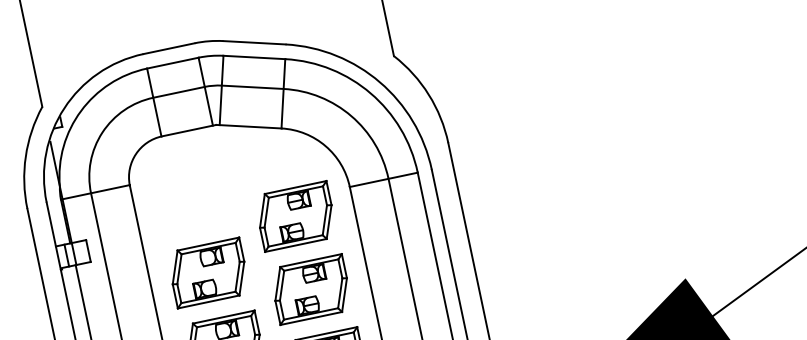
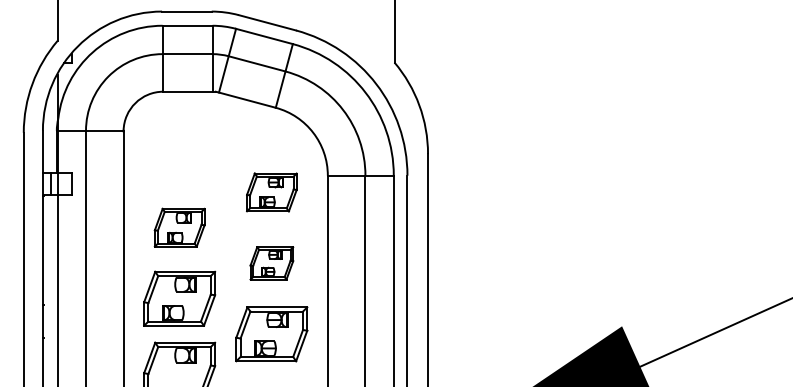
part: (295, 216) -> (271, 192), size x0.7
part: (208, 272) -> (179, 227), size x0.7
part: (310, 289) -> (271, 263), size x0.6

